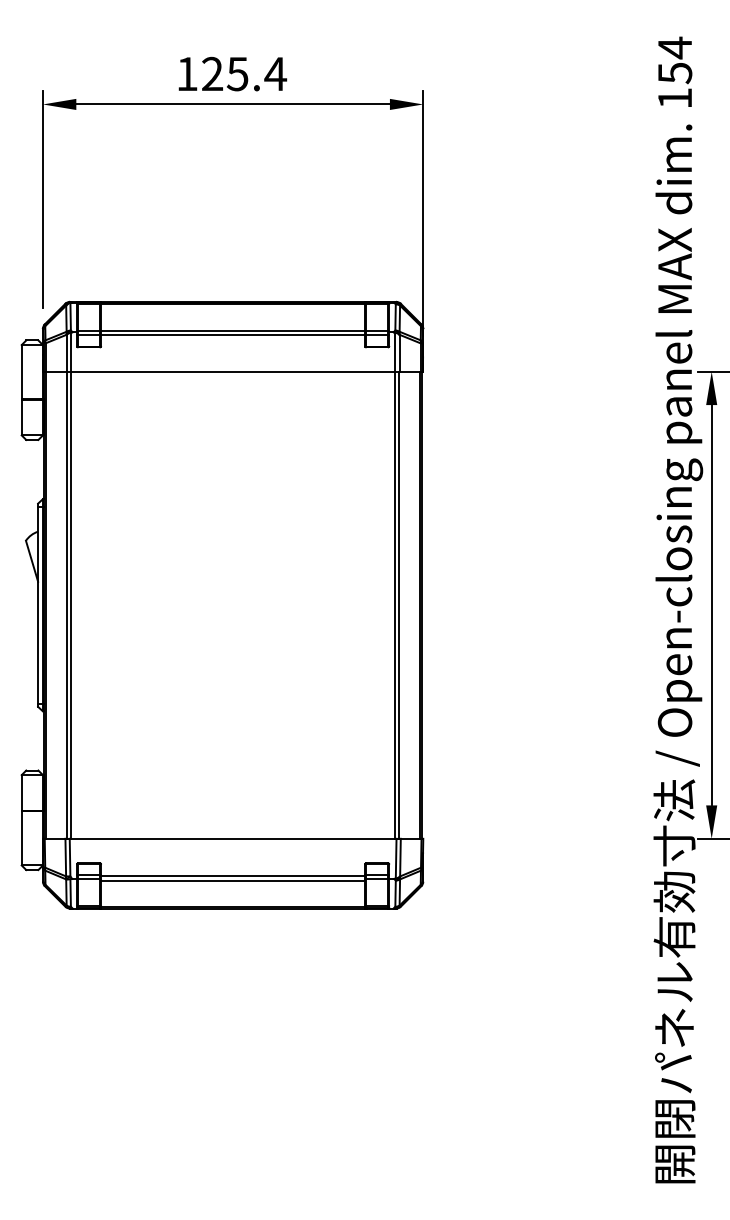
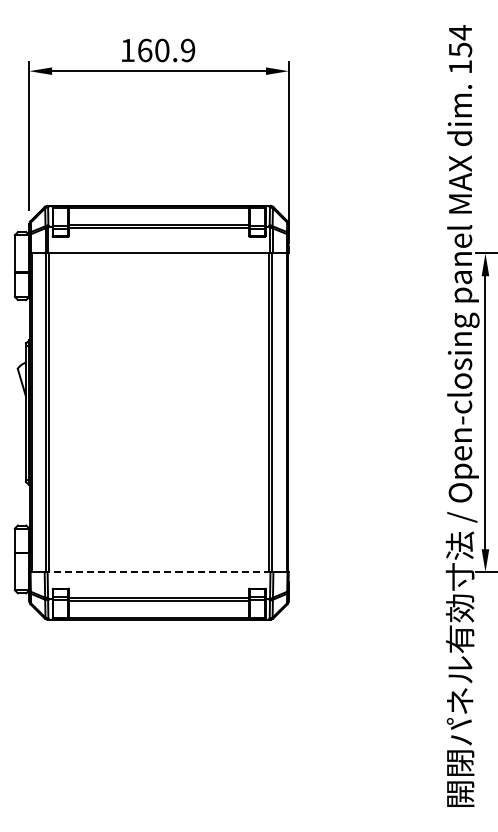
text: (244, 74) -> (166, 50), 125.4 -> 160.9
line: (232, 839) -> (158, 572), solid -> dashed

